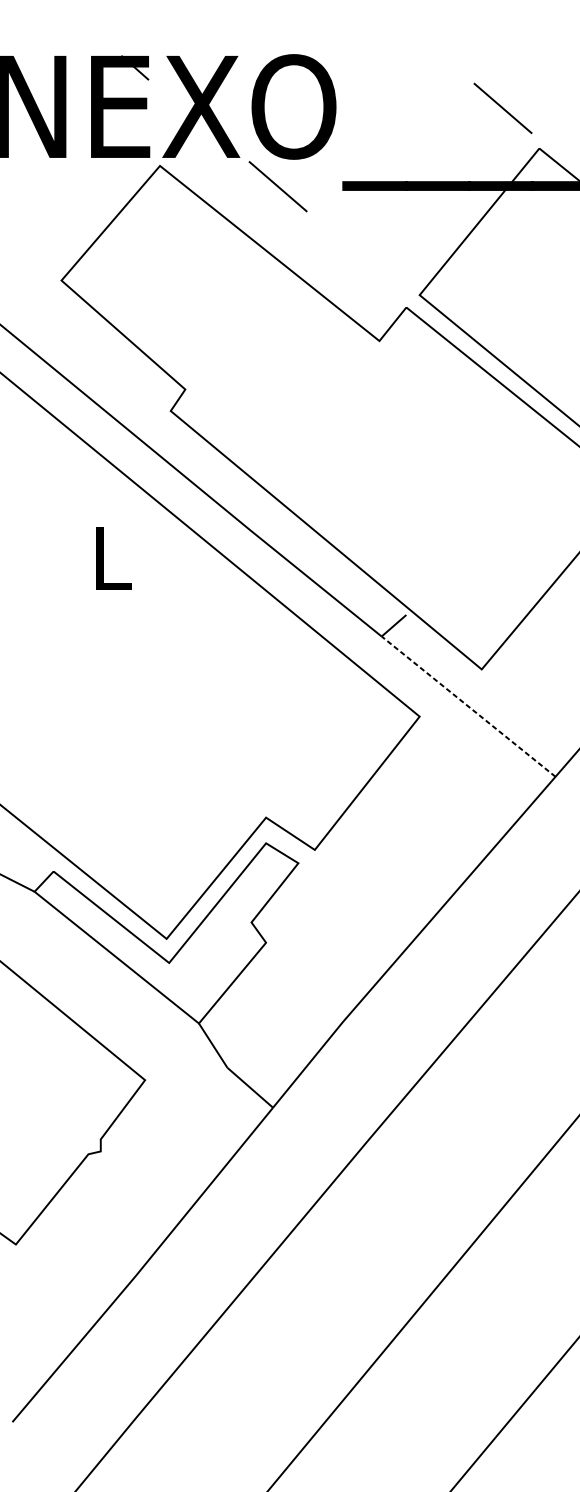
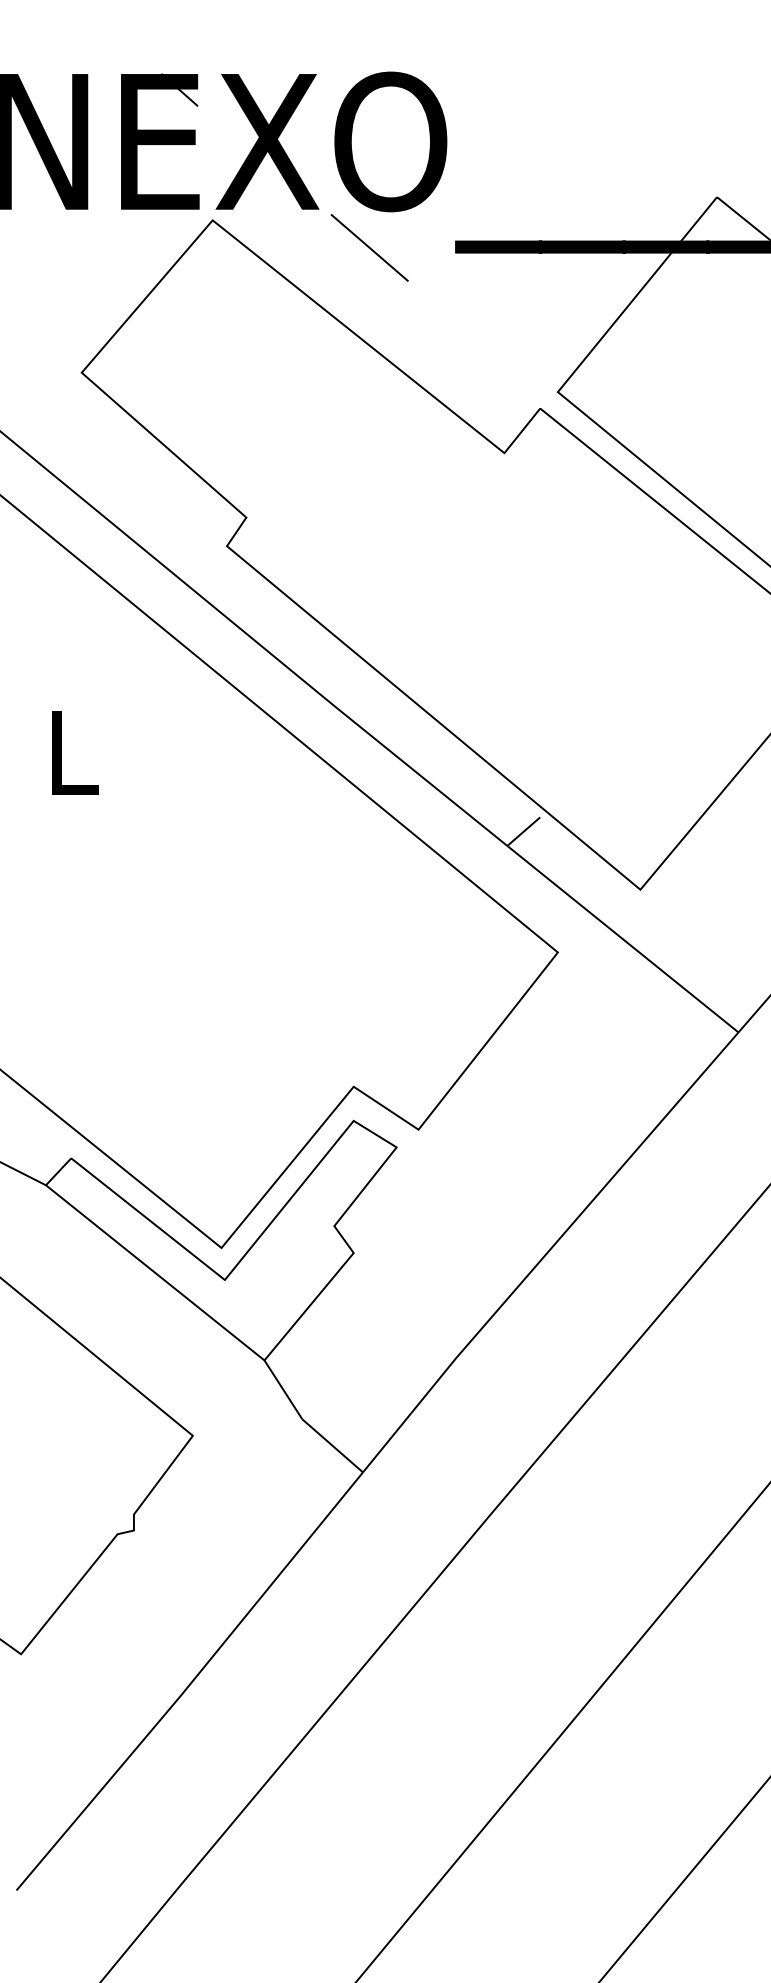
line: (502, 108) -> (668, 143), removed
text: (113, 558) -> (75, 752), moved
line: (468, 706) -> (622, 938), dashed -> solid

